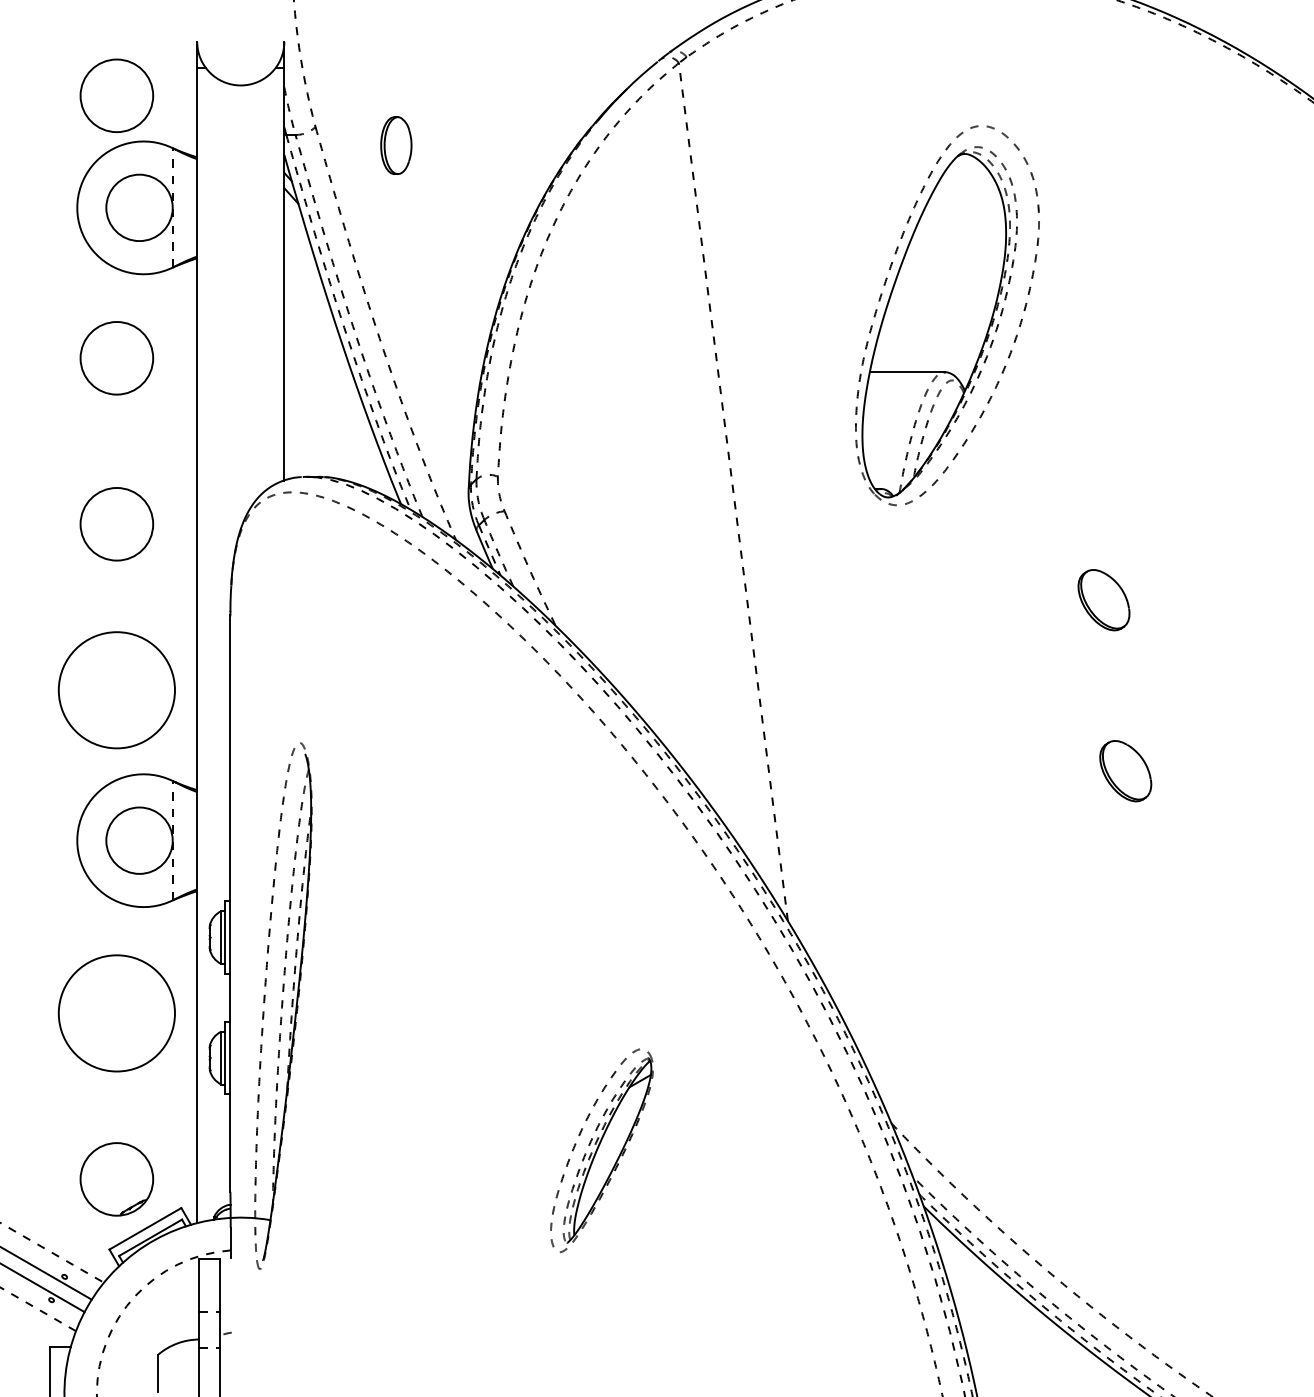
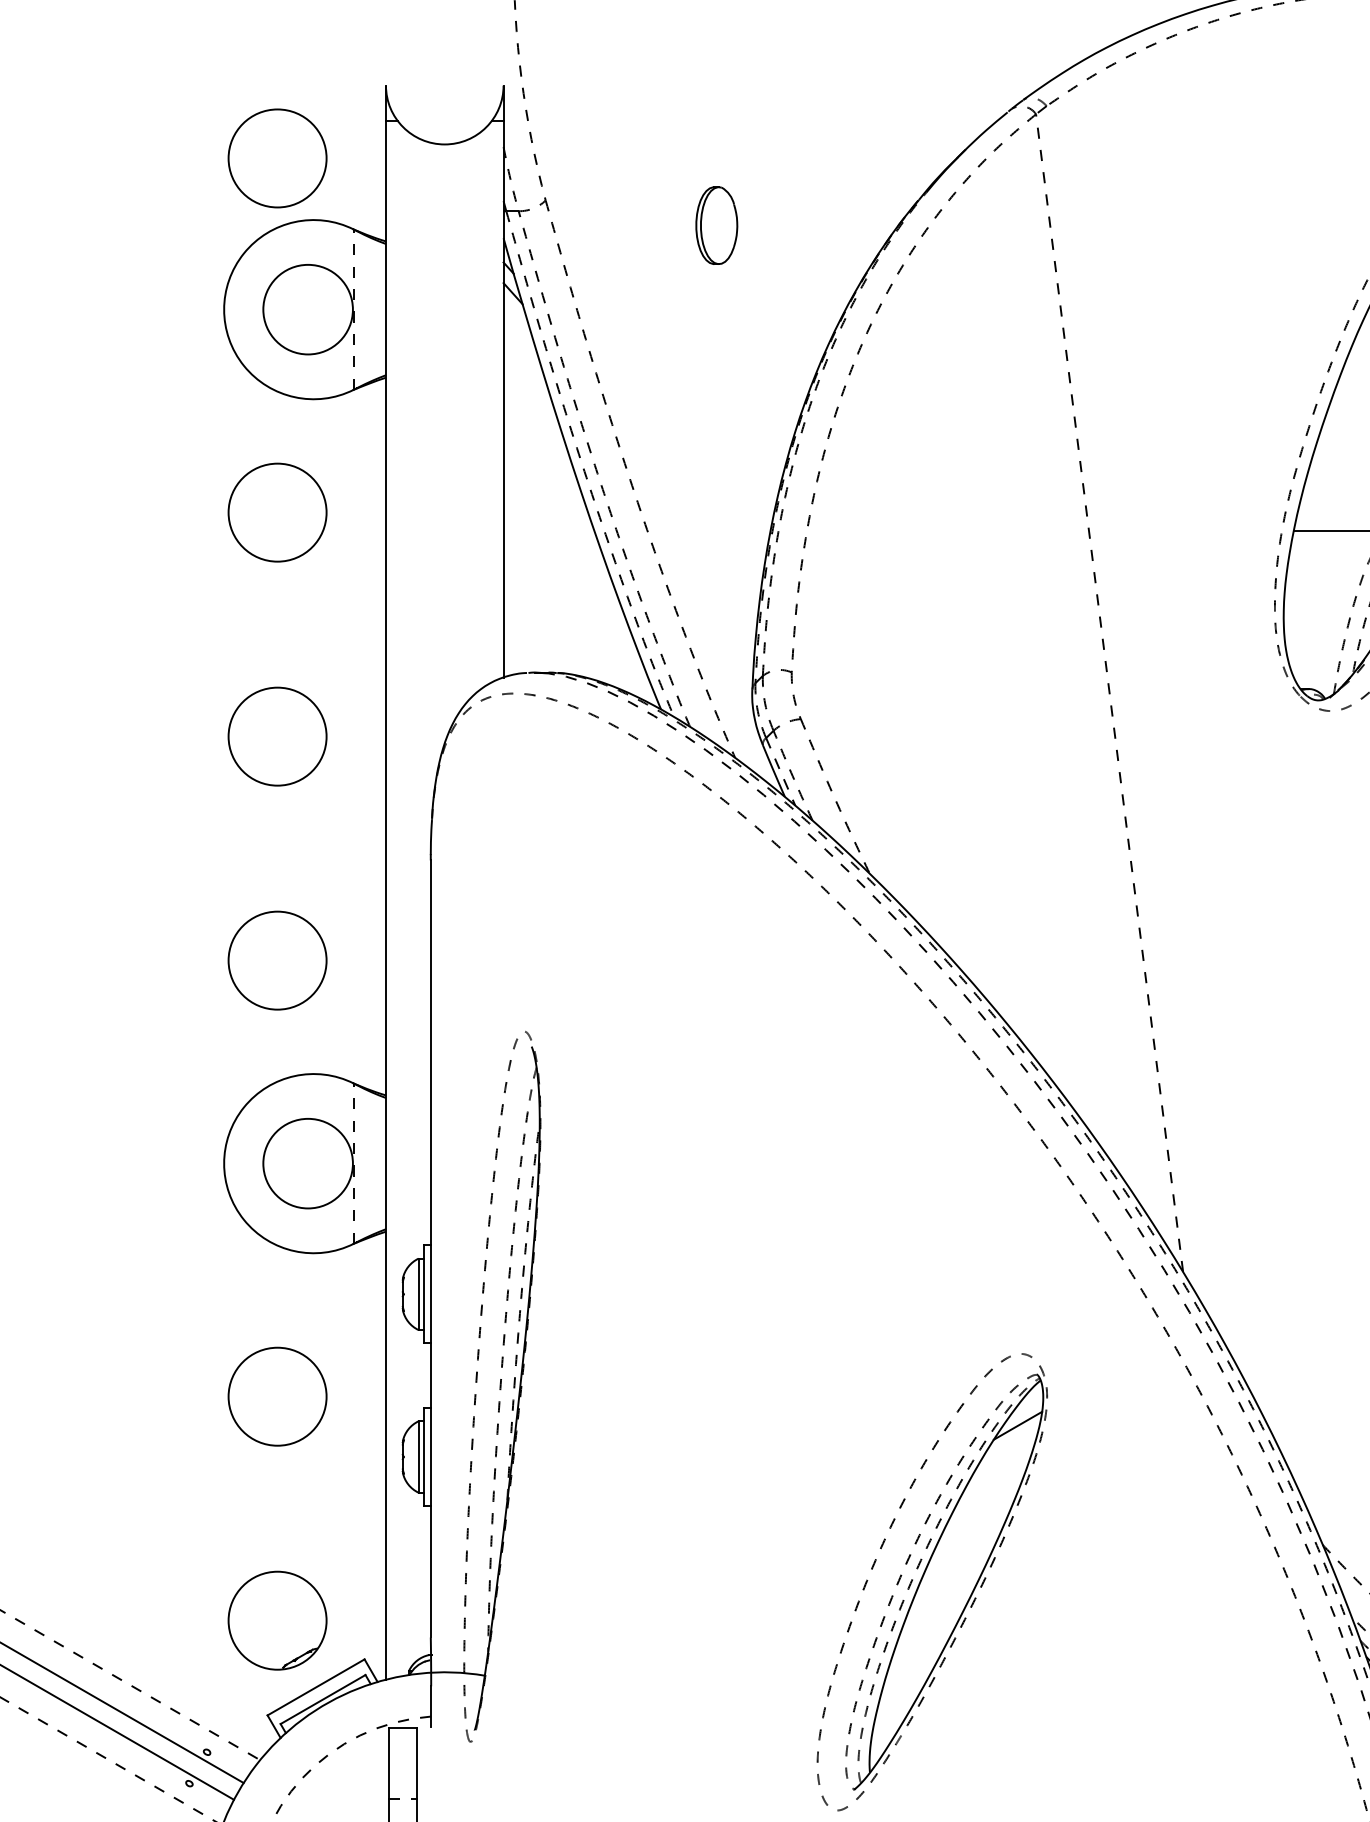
part: (396, 145) -> (716, 225), moved
circle: (116, 689) -> (277, 959), size x0.62
circle: (116, 1013) -> (277, 1396), size x0.62
part: (601, 1150) -> (931, 1581), size x1.67

